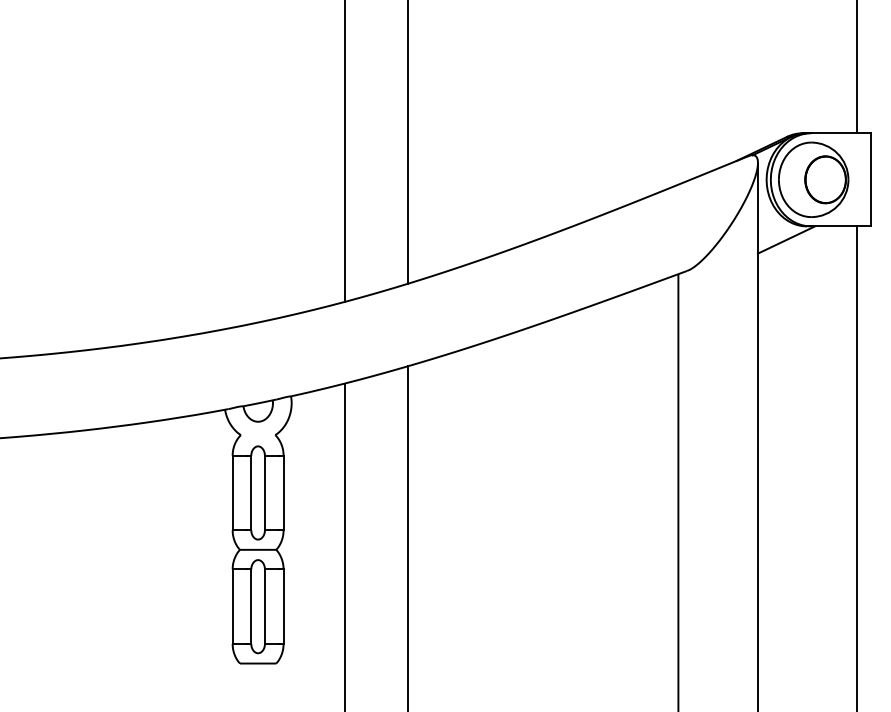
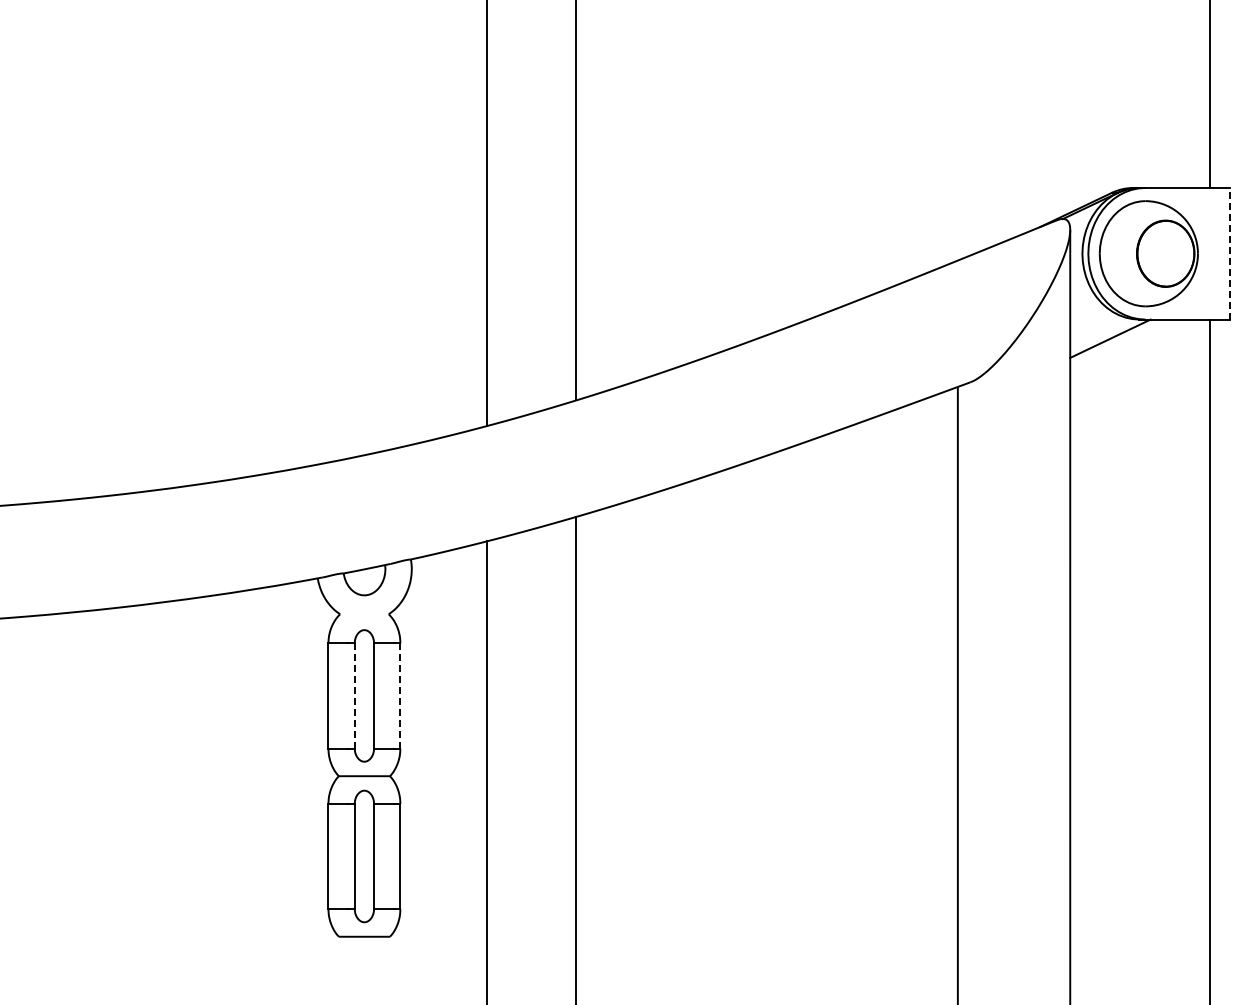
line: (870, 179) -> (1229, 253), solid -> dashed
line: (251, 492) -> (354, 695), solid -> dashed
line: (283, 492) -> (400, 695), solid -> dashed

